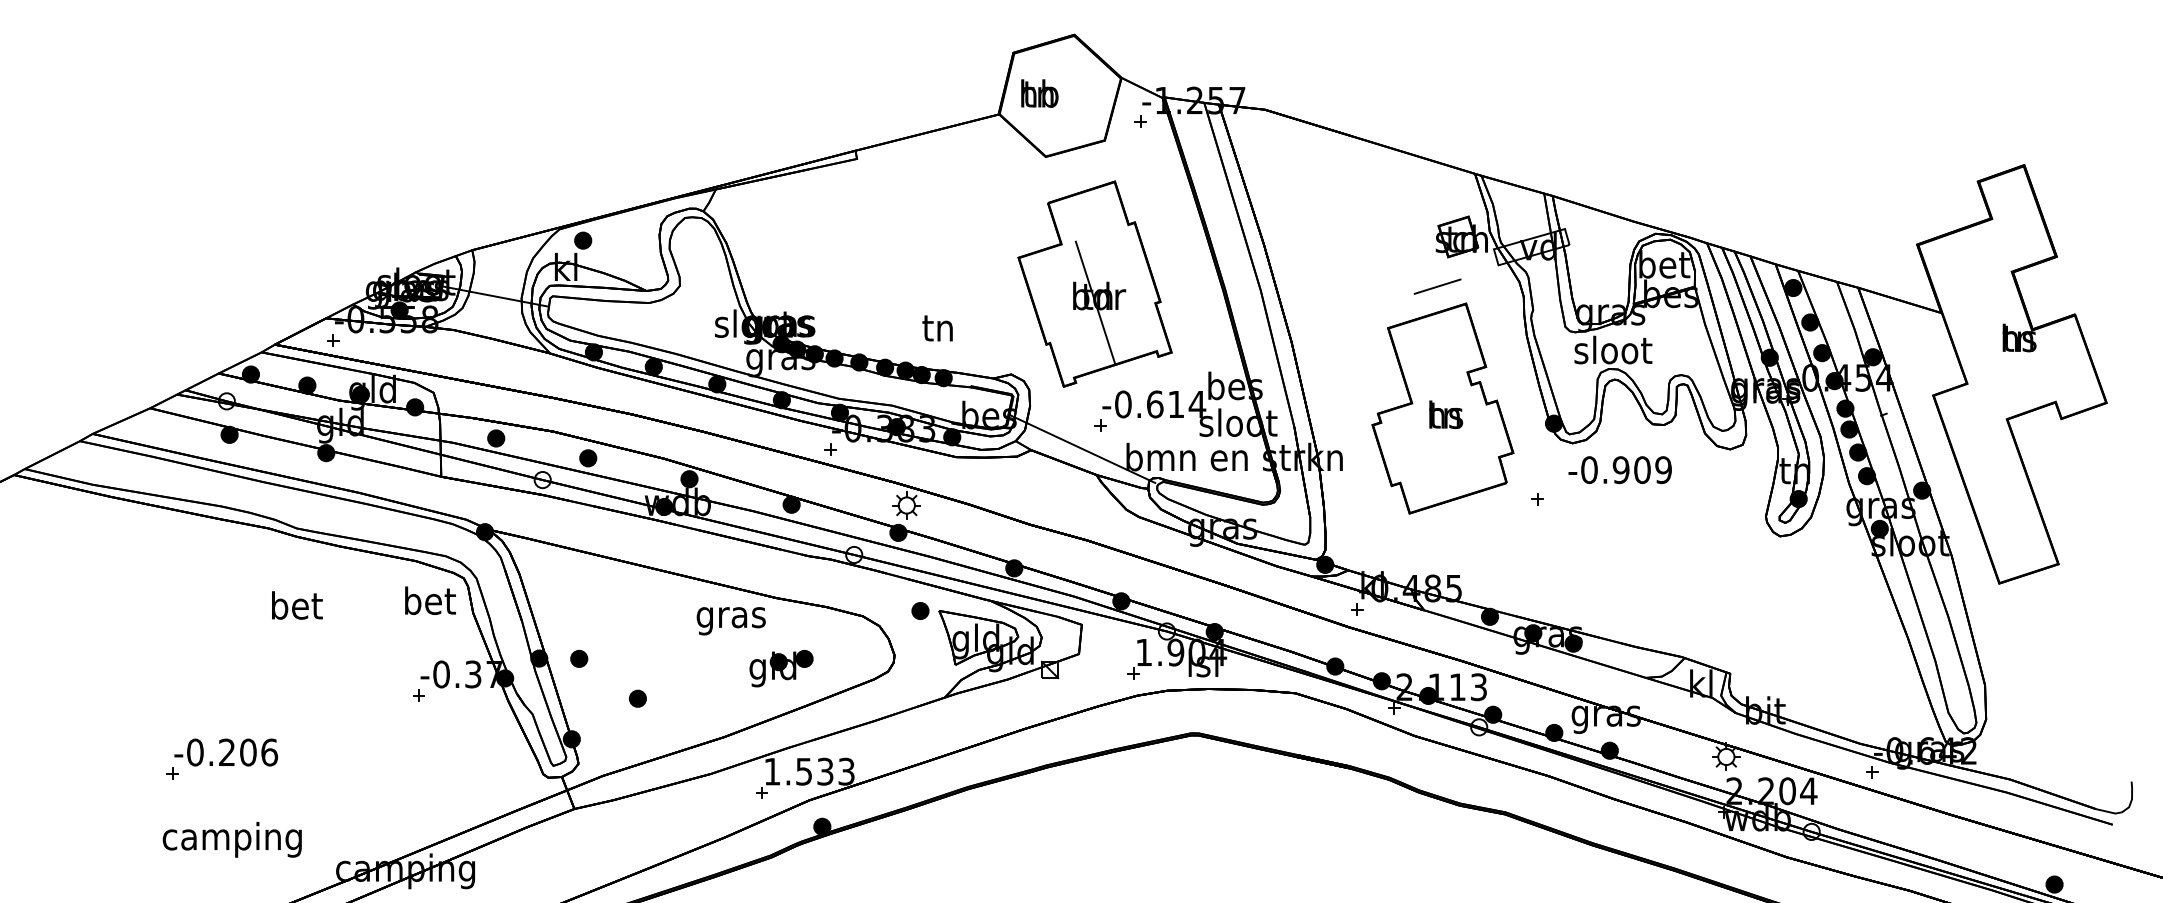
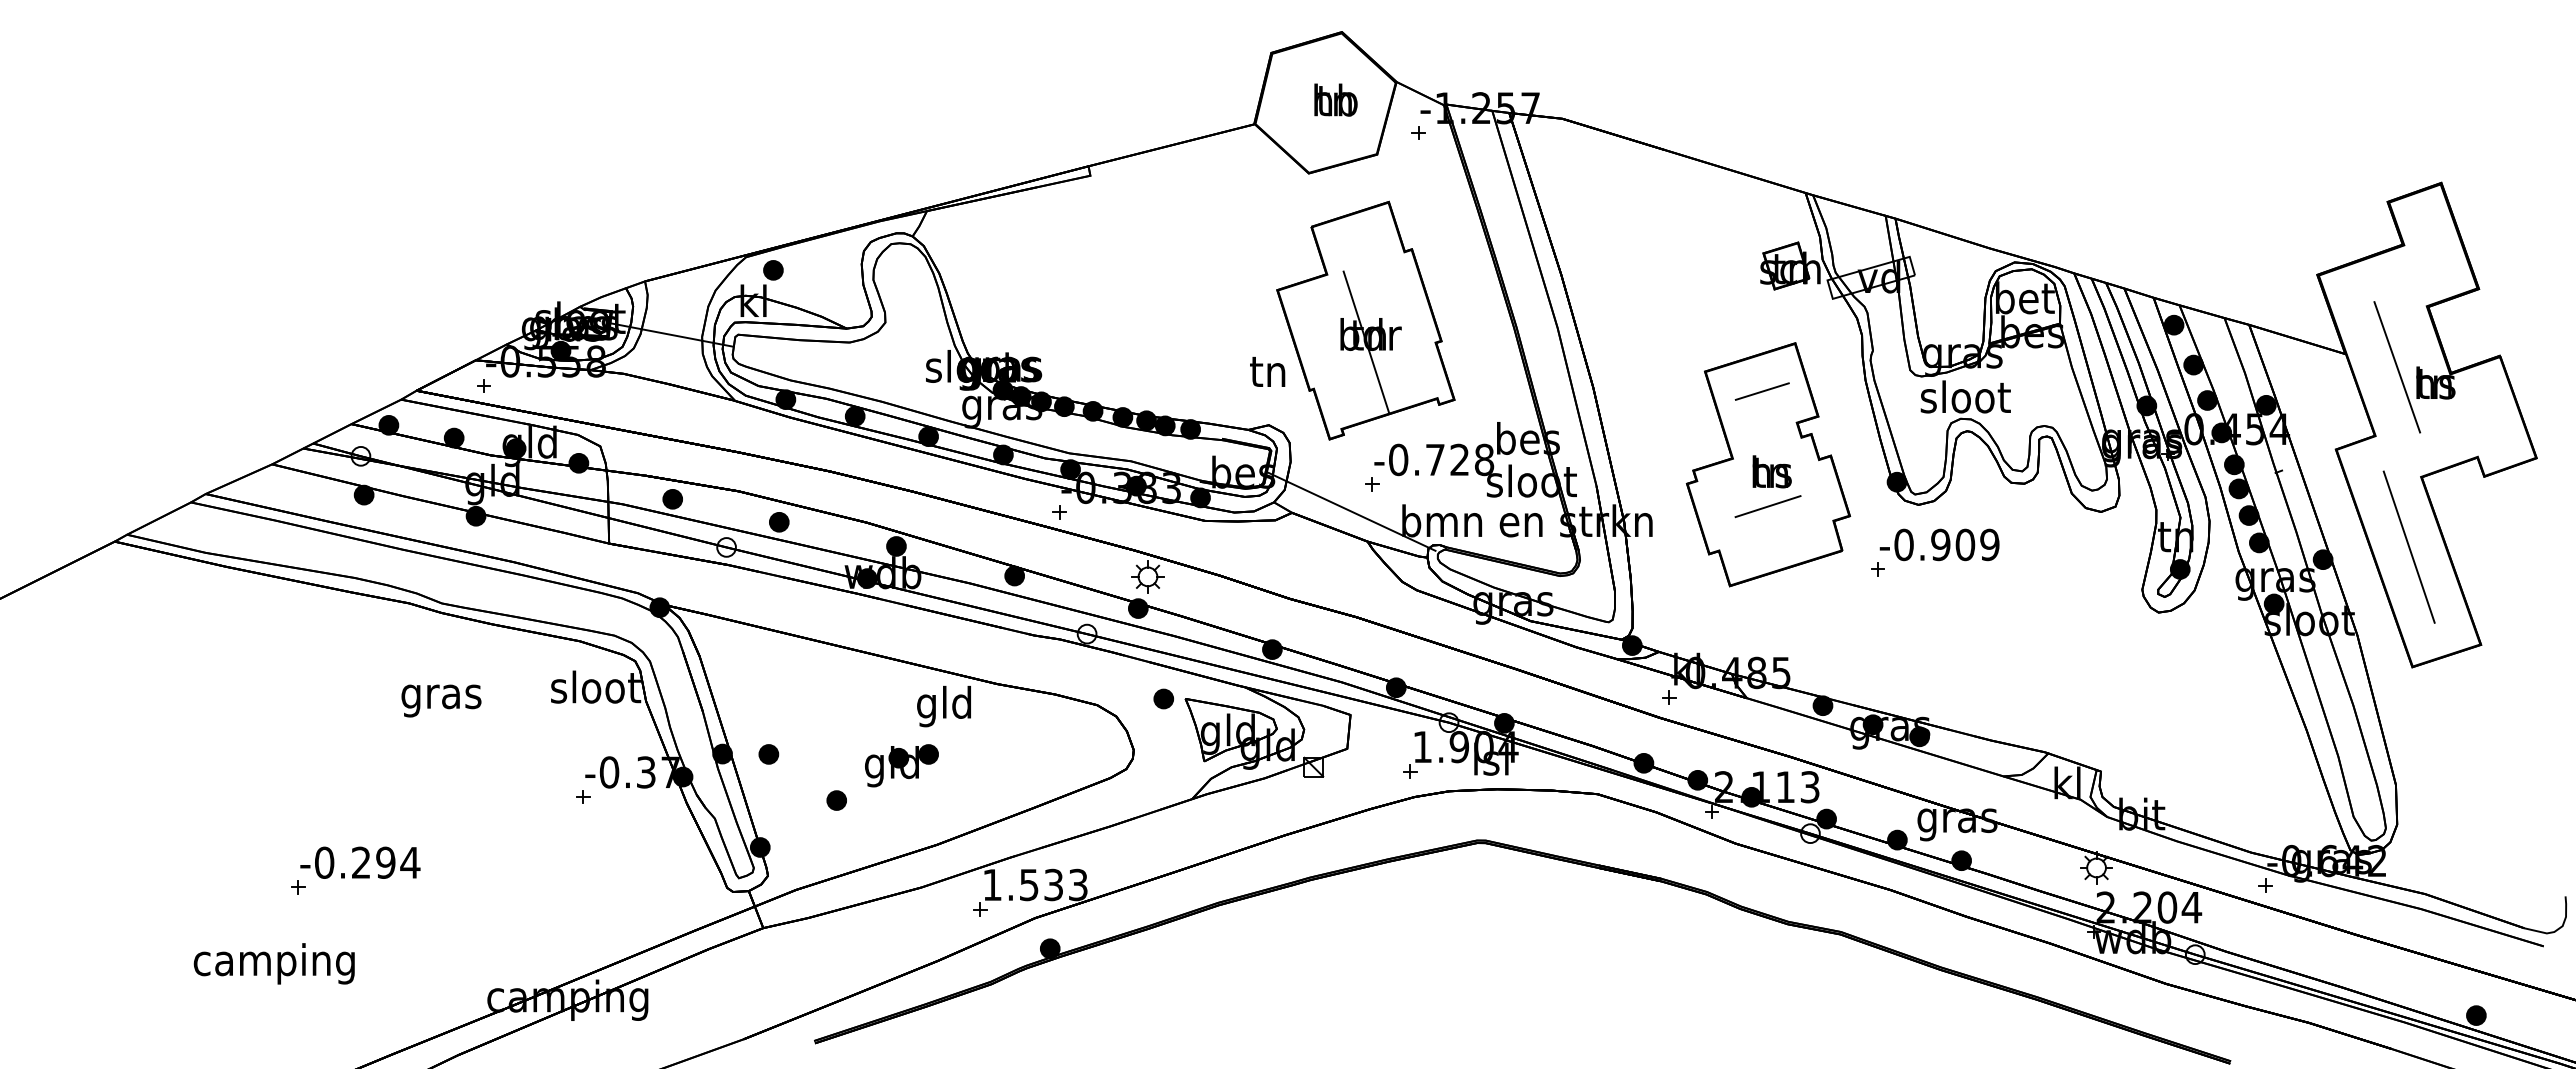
text: (1039, 93) -> (1335, 99), moved
line: (1436, 286) -> (1761, 391), moved
line: (1986, 324) -> (2397, 367), added
text: (937, 328) -> (1267, 371), moved
text: (1176, 404) -> (1460, 459), -0.614 -> -0.728
line: (1442, 444) -> (1767, 506), added
text: (1620, 469) -> (1939, 544), moved
line: (1995, 479) -> (2408, 546), added
text: (430, 600) -> (596, 686), bet -> sloot
text: (296, 608) -> (441, 696), bet -> gras
text: (731, 617) -> (944, 706), gras -> gld
part: (781, 668) -> (901, 765), moved
text: (259, 752) -> (398, 862), -0.206 -> -0.294
text: (231, 839) -> (273, 963), moved

